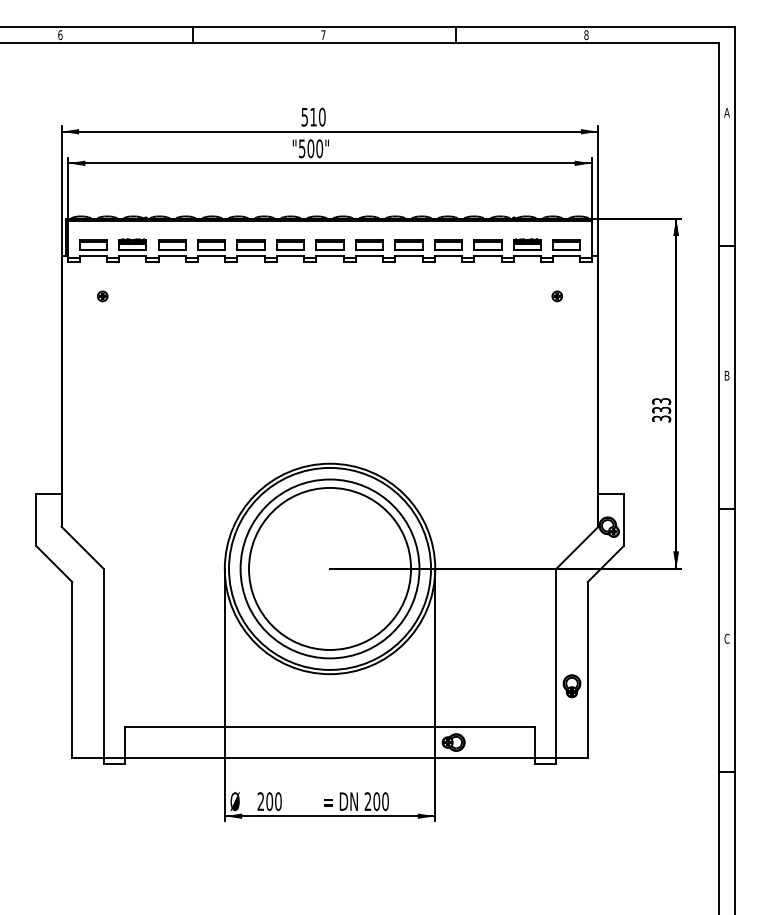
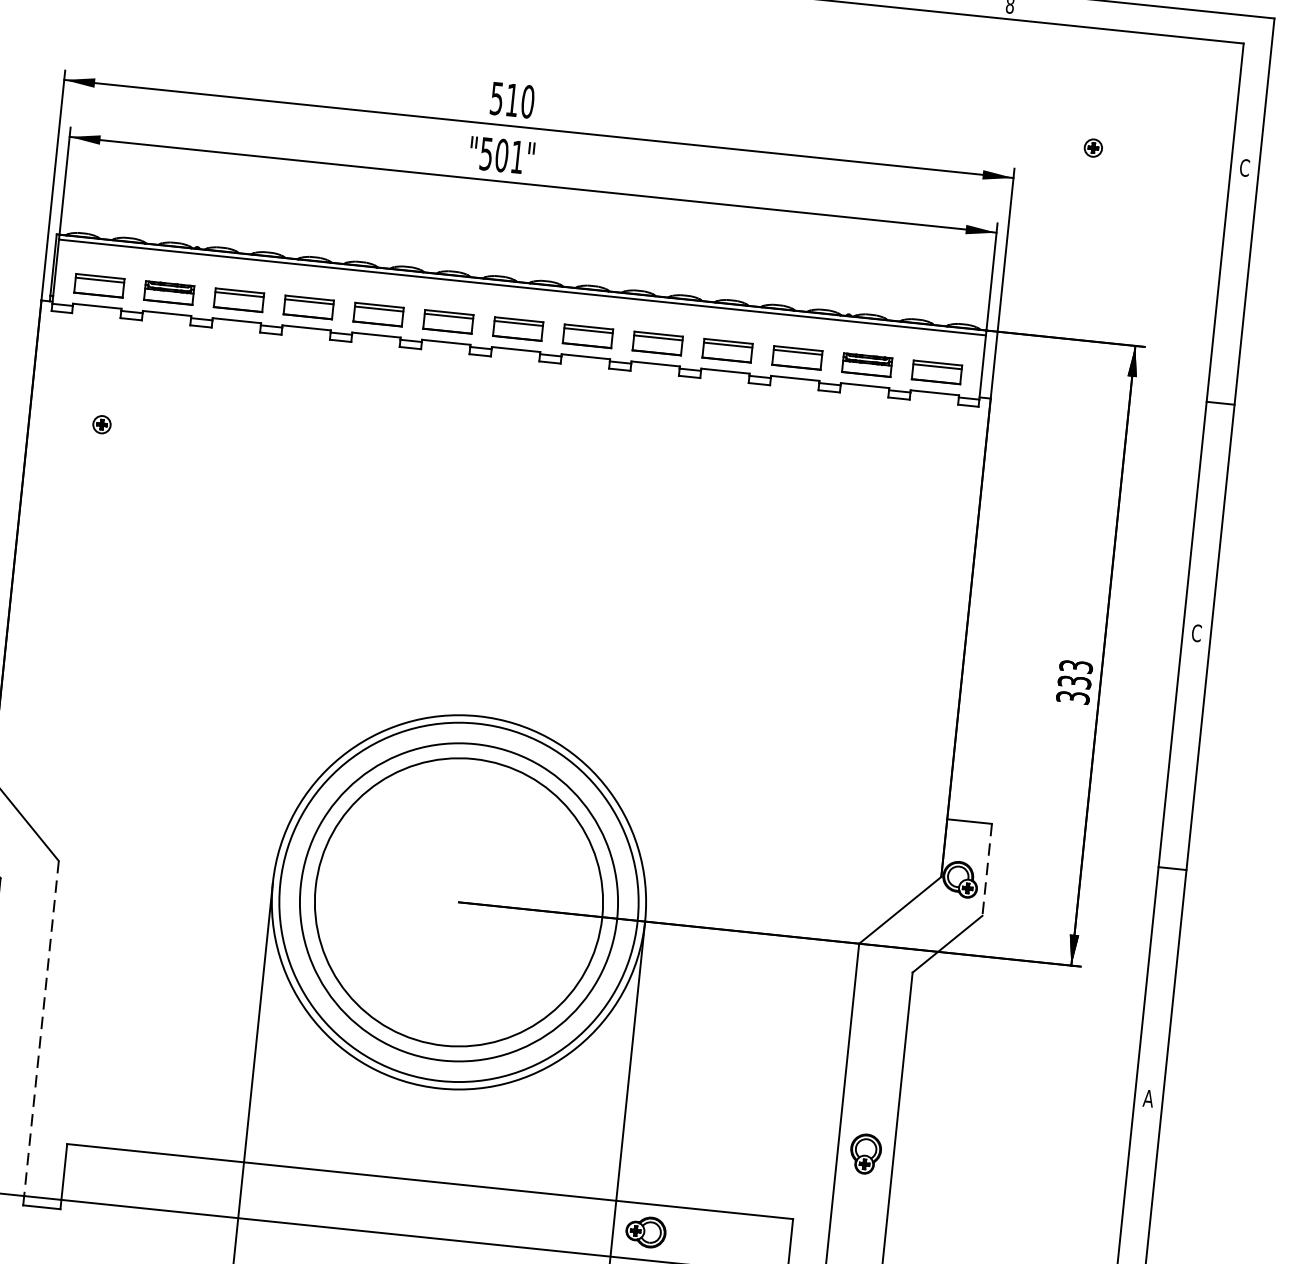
text: (726, 112) -> (1243, 167), A -> C
text: (319, 148) -> (517, 156), "500" -> "501"
part: (102, 296) -> (101, 424), moved
part: (556, 296) -> (1092, 148), moved
text: (726, 375) -> (1195, 632), B -> C
line: (623, 520) -> (986, 870), solid -> dashed
text: (726, 638) -> (1147, 1097), C -> A
line: (103, 663) -> (40, 1028), solid -> dashed

